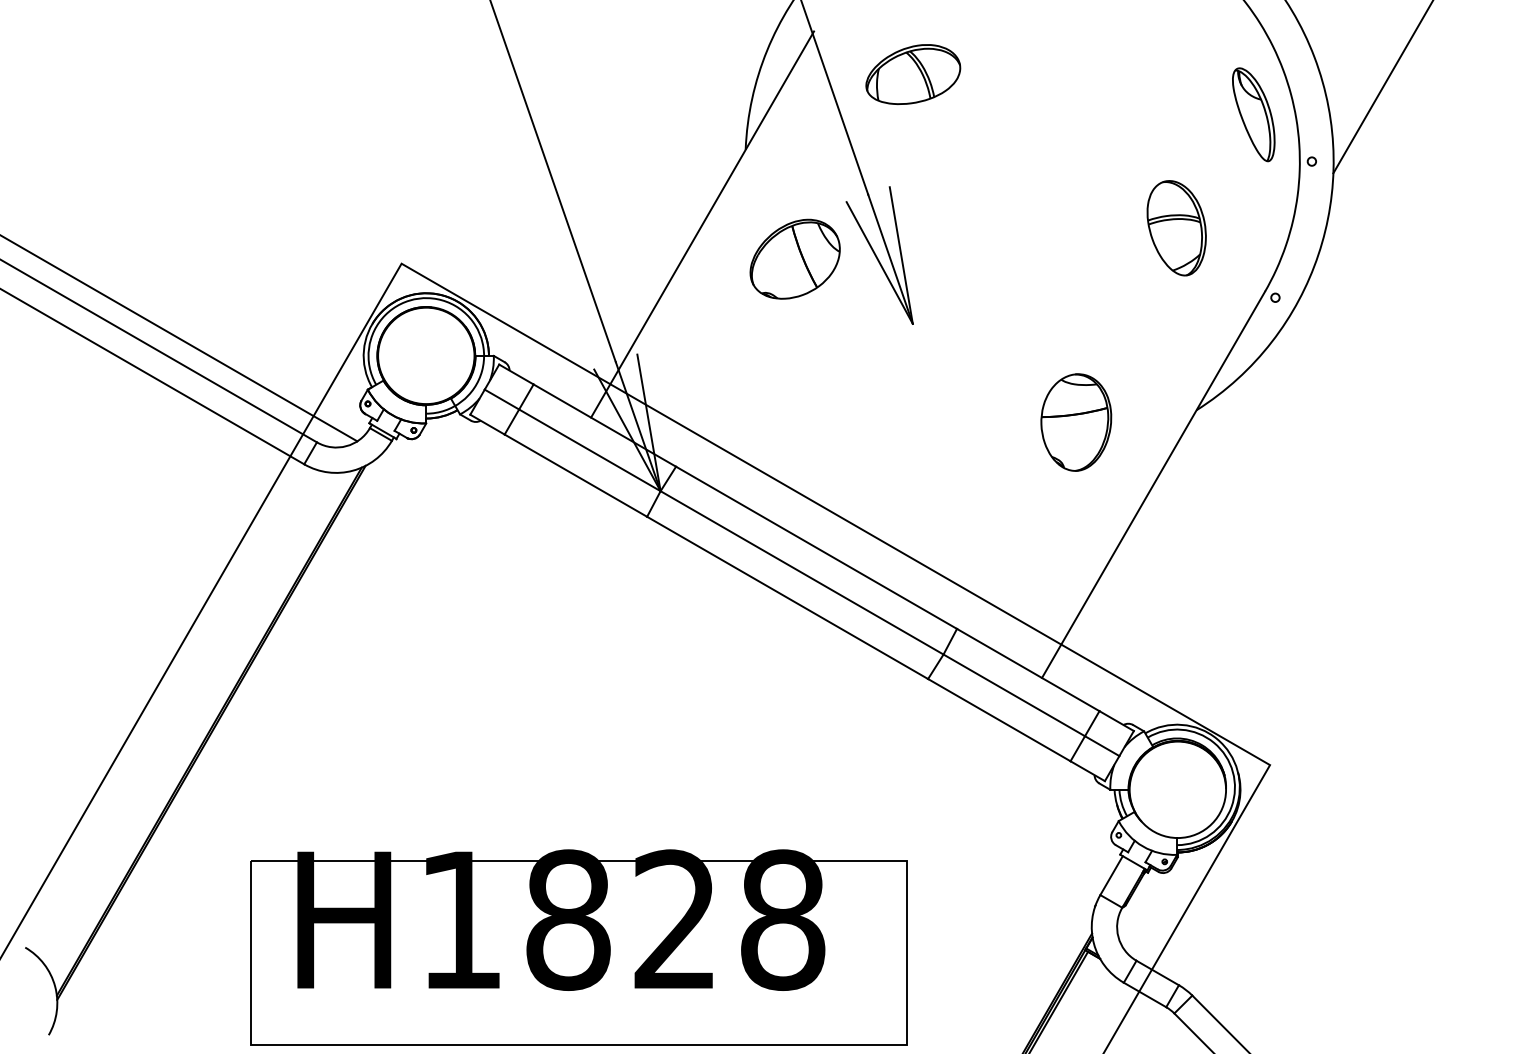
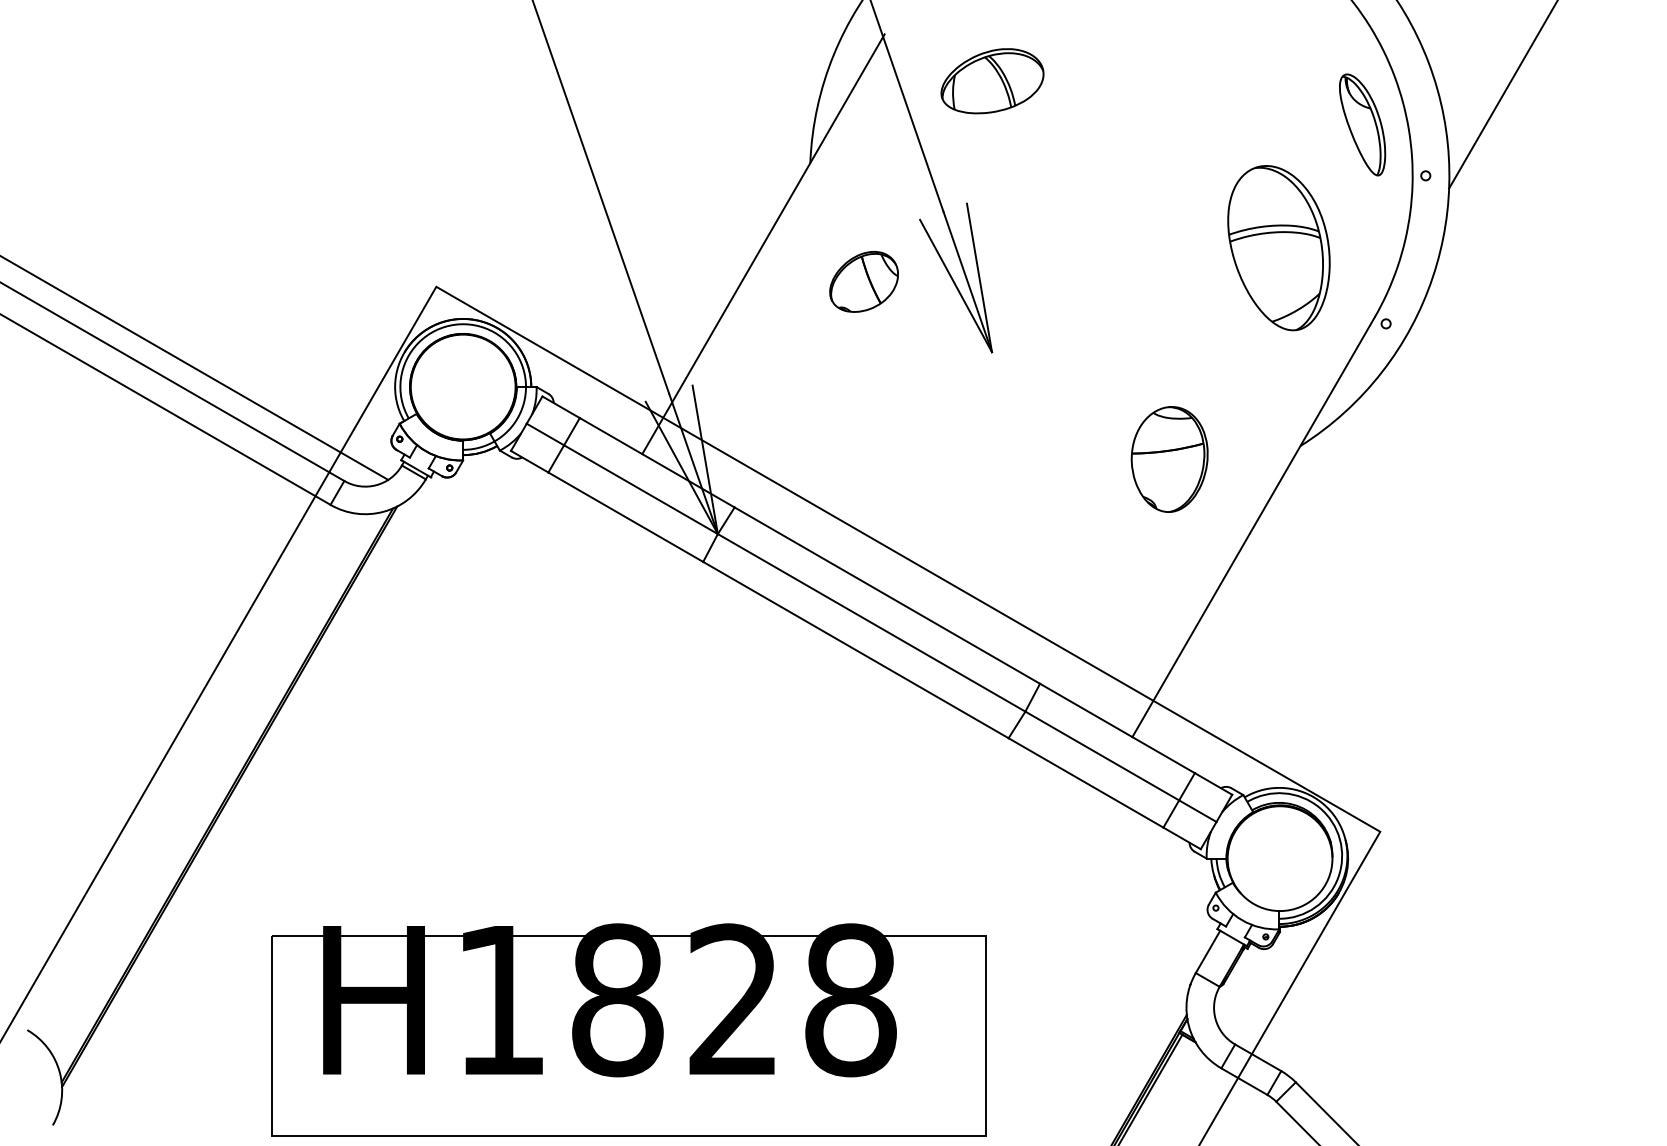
part: (1176, 228) -> (1278, 248), size x1.6
part: (794, 258) -> (863, 281), size x0.7

